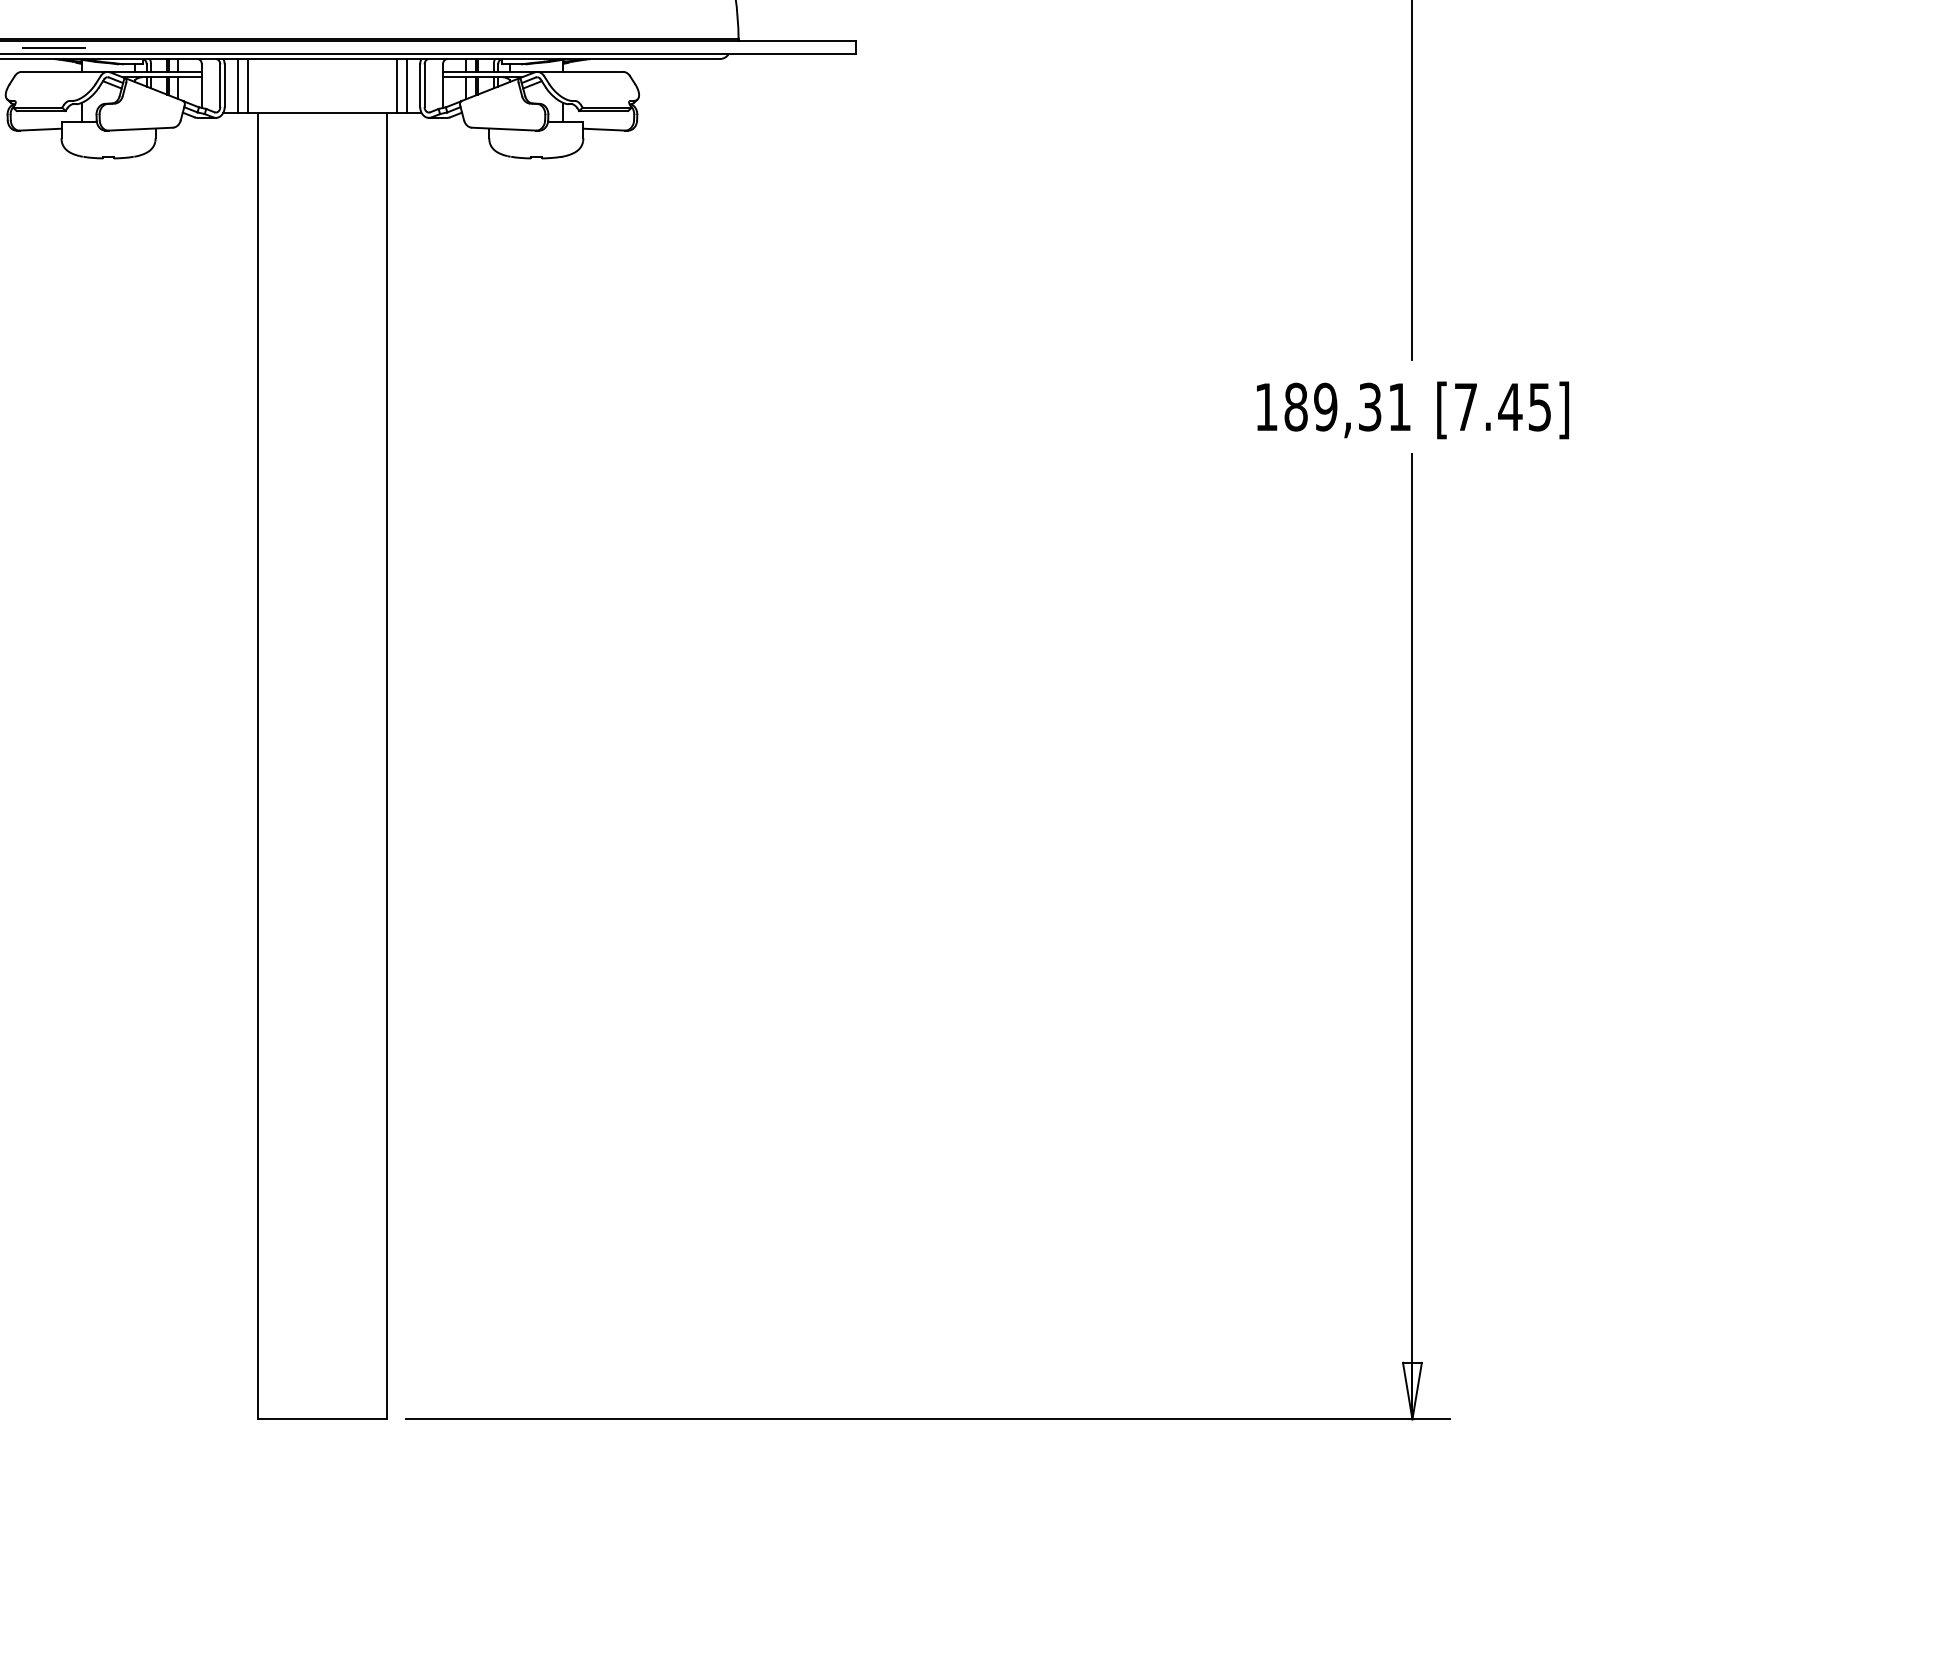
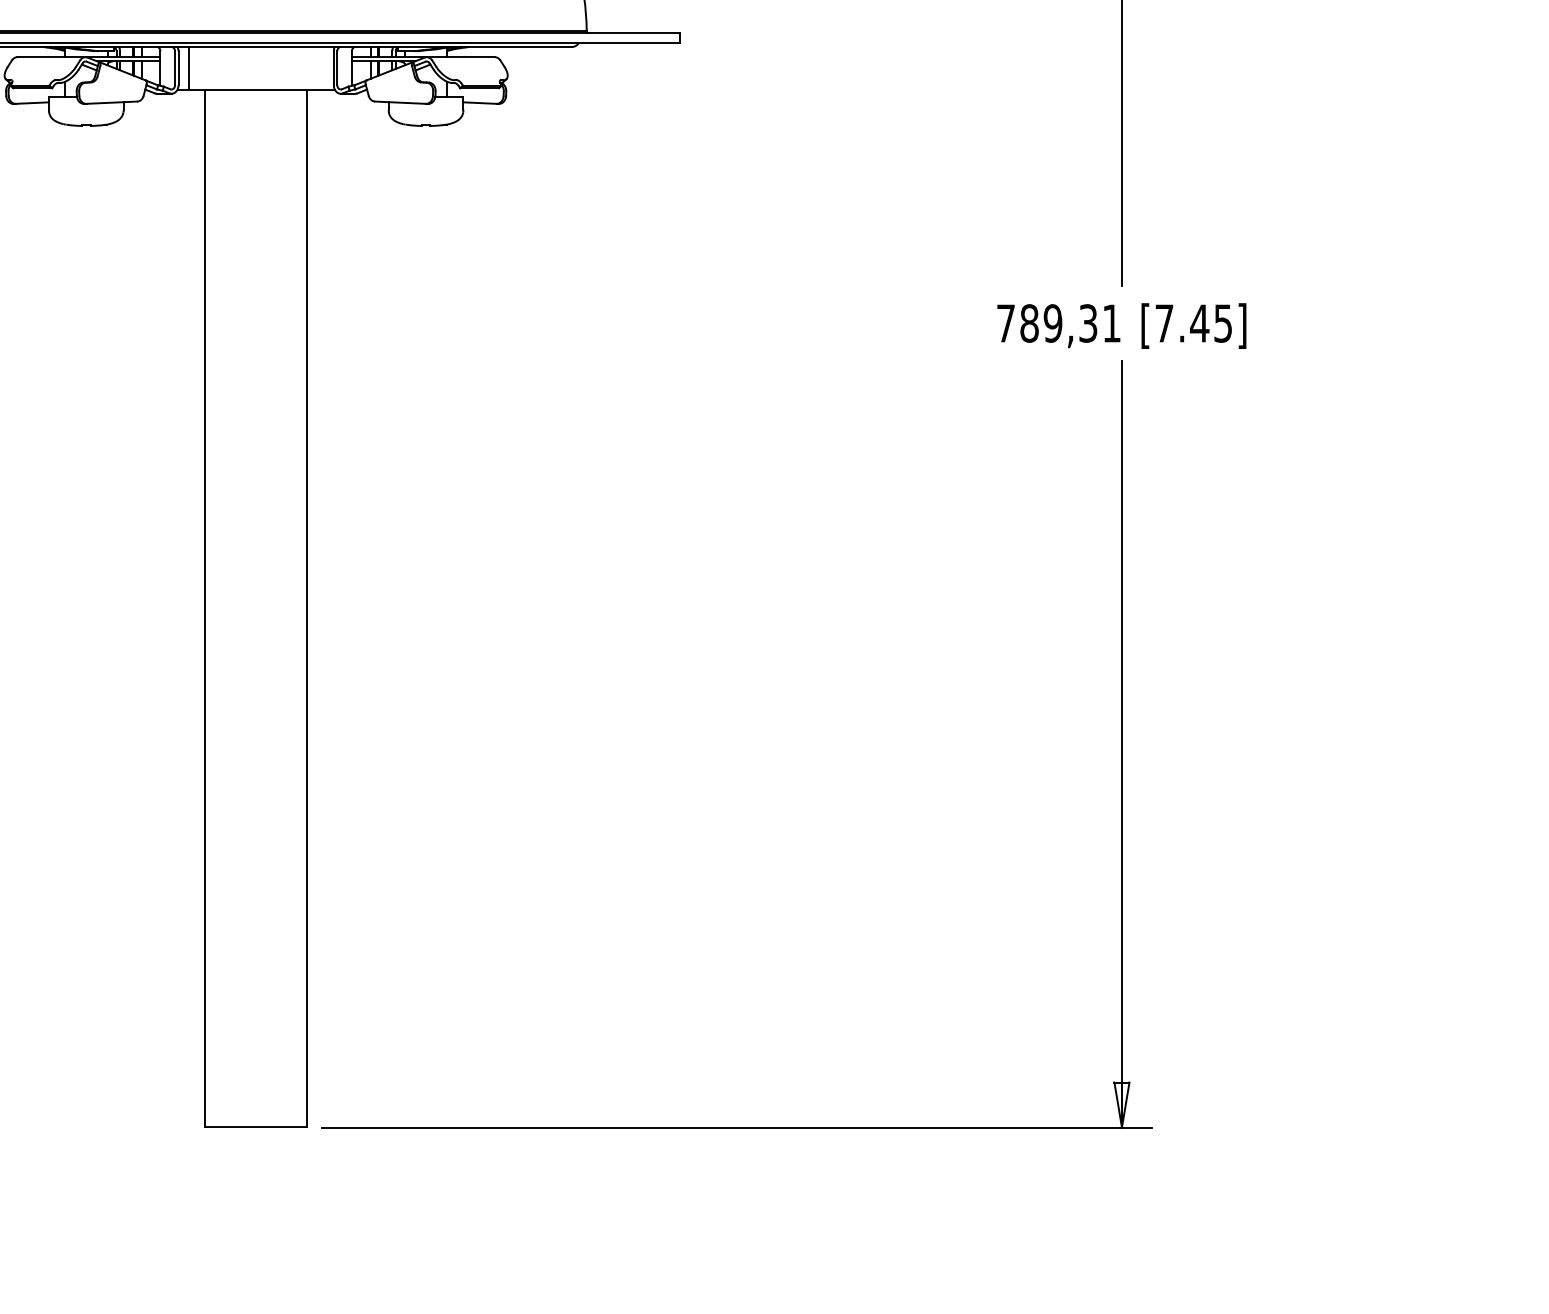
line: (53, 48) -> (42, 38), removed
line: (247, 85) -> (196, 68), removed
line: (397, 85) -> (315, 68), removed
line: (406, 85) -> (322, 68), removed
text: (1266, 406) -> (1006, 322), 189,31 -> 789,31

